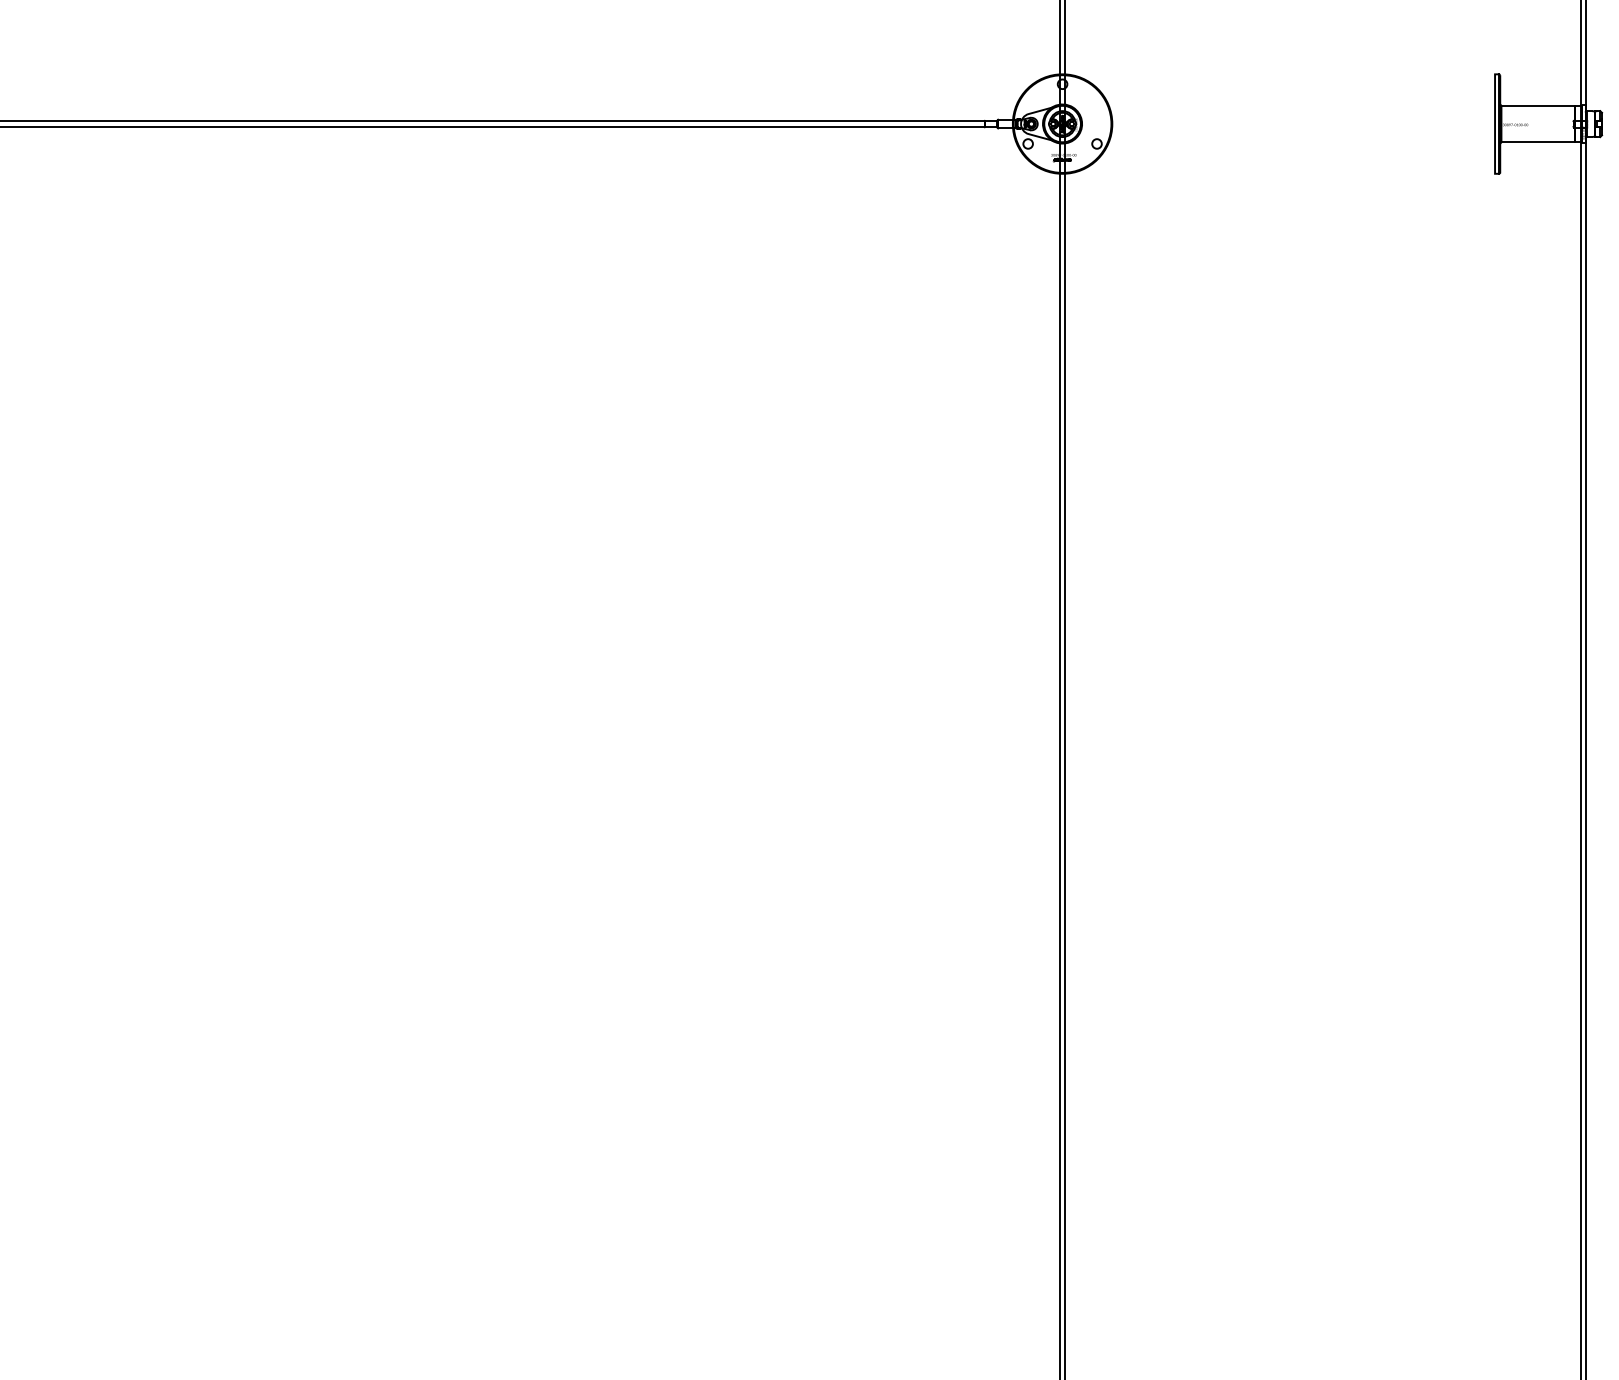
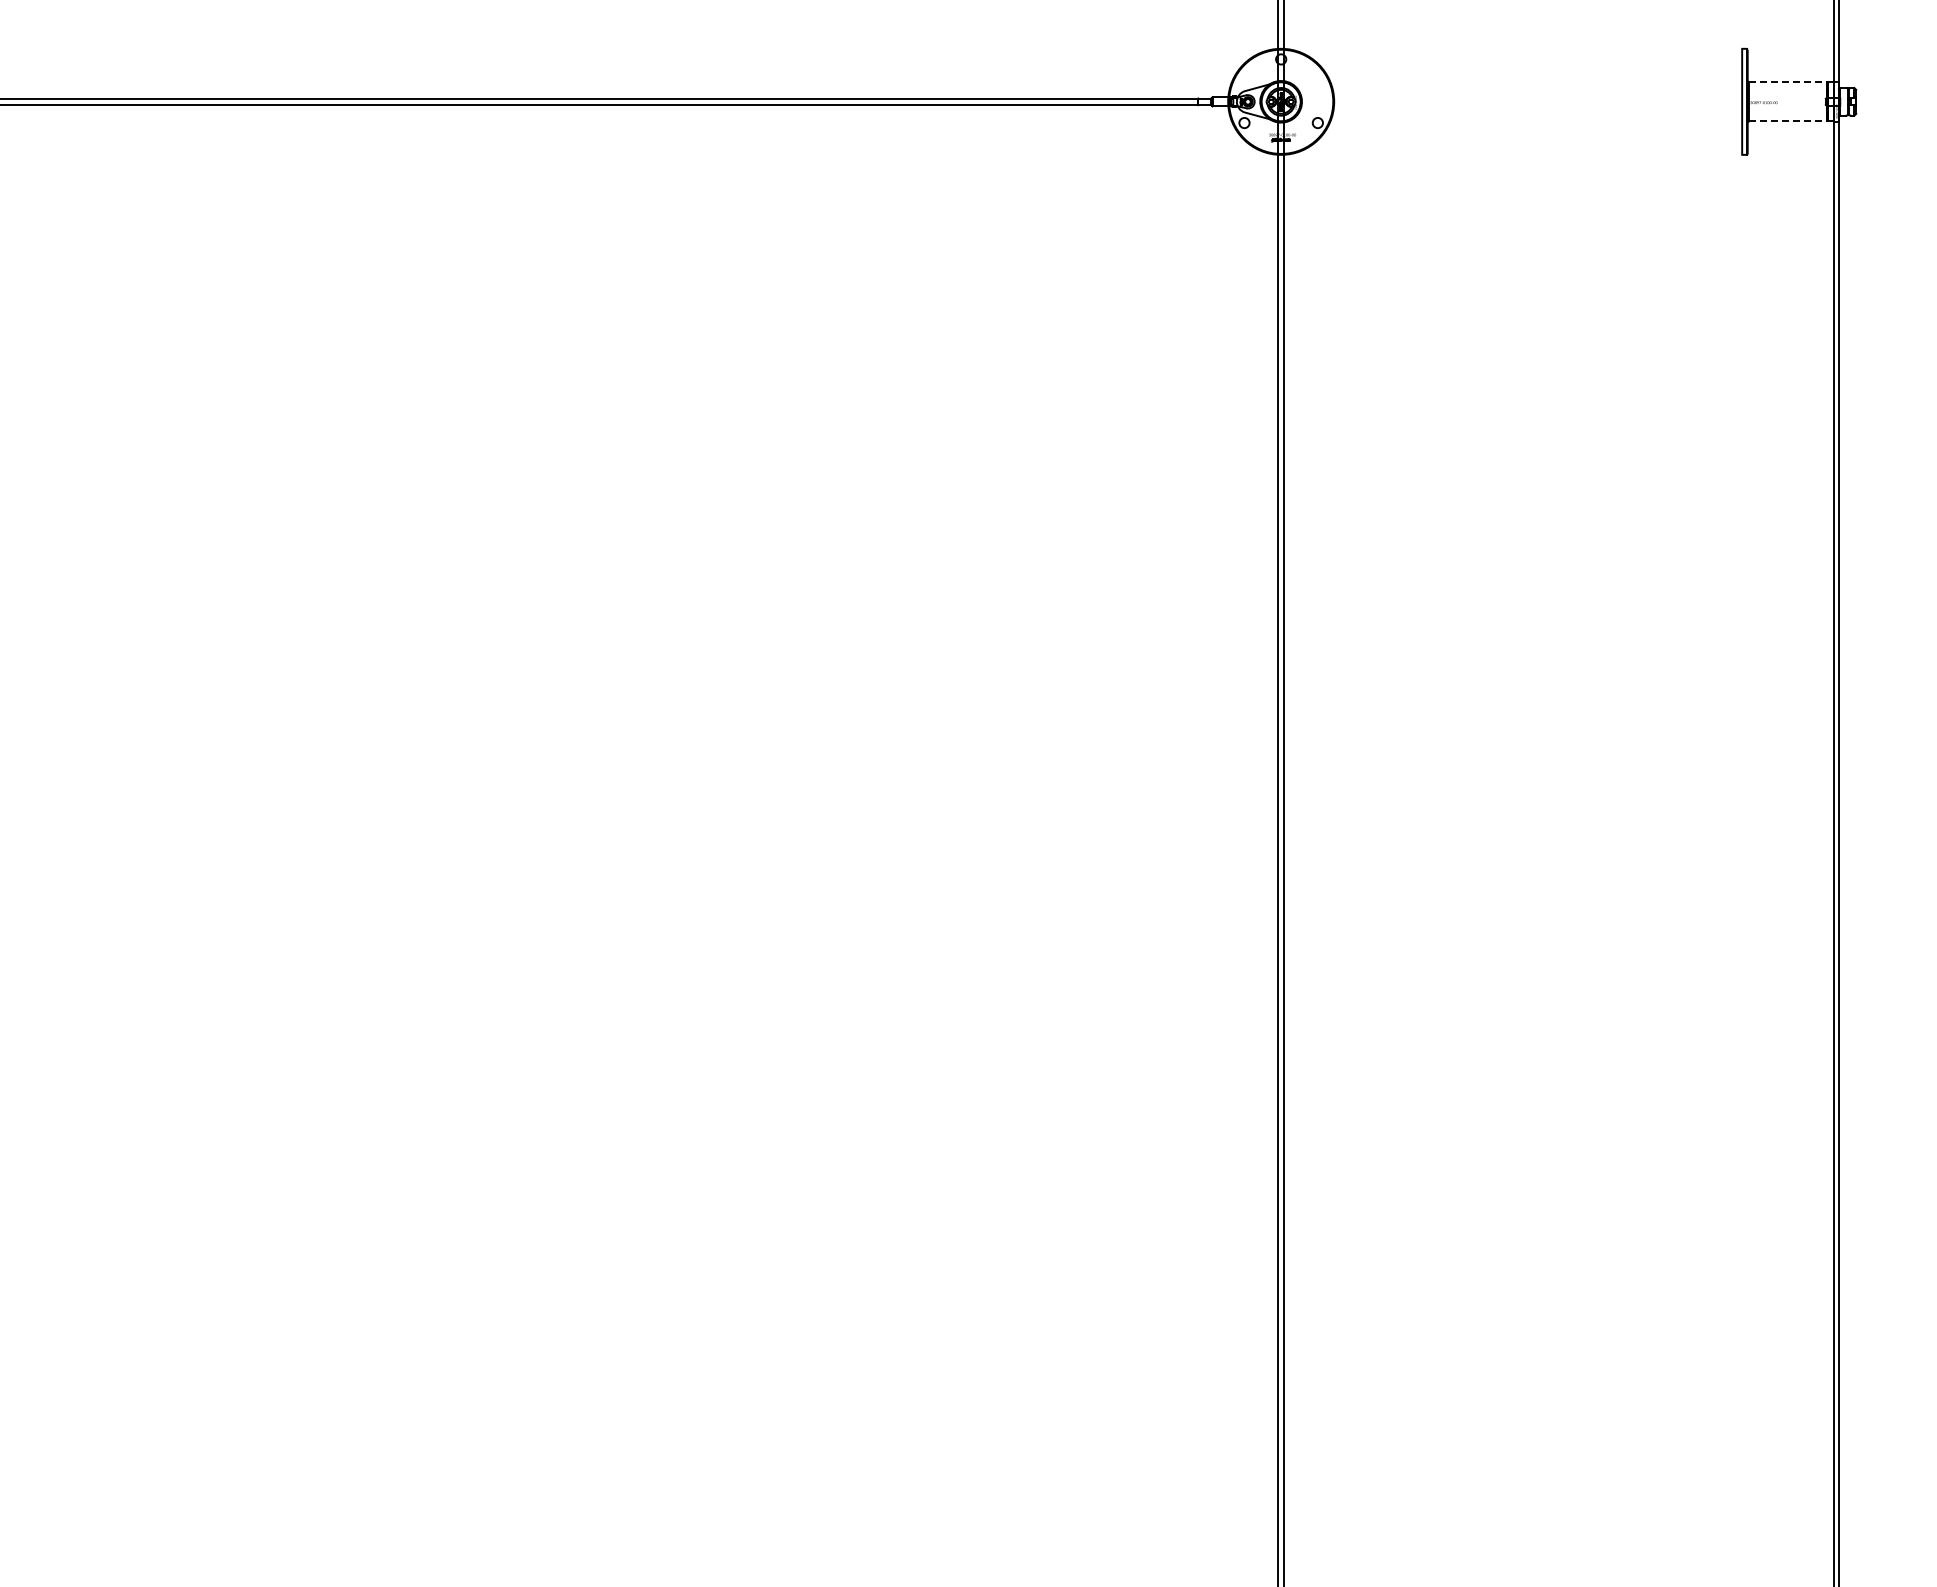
line: (1537, 105) -> (1787, 82), solid -> dashed
line: (1537, 142) -> (1787, 121), solid -> dashed

